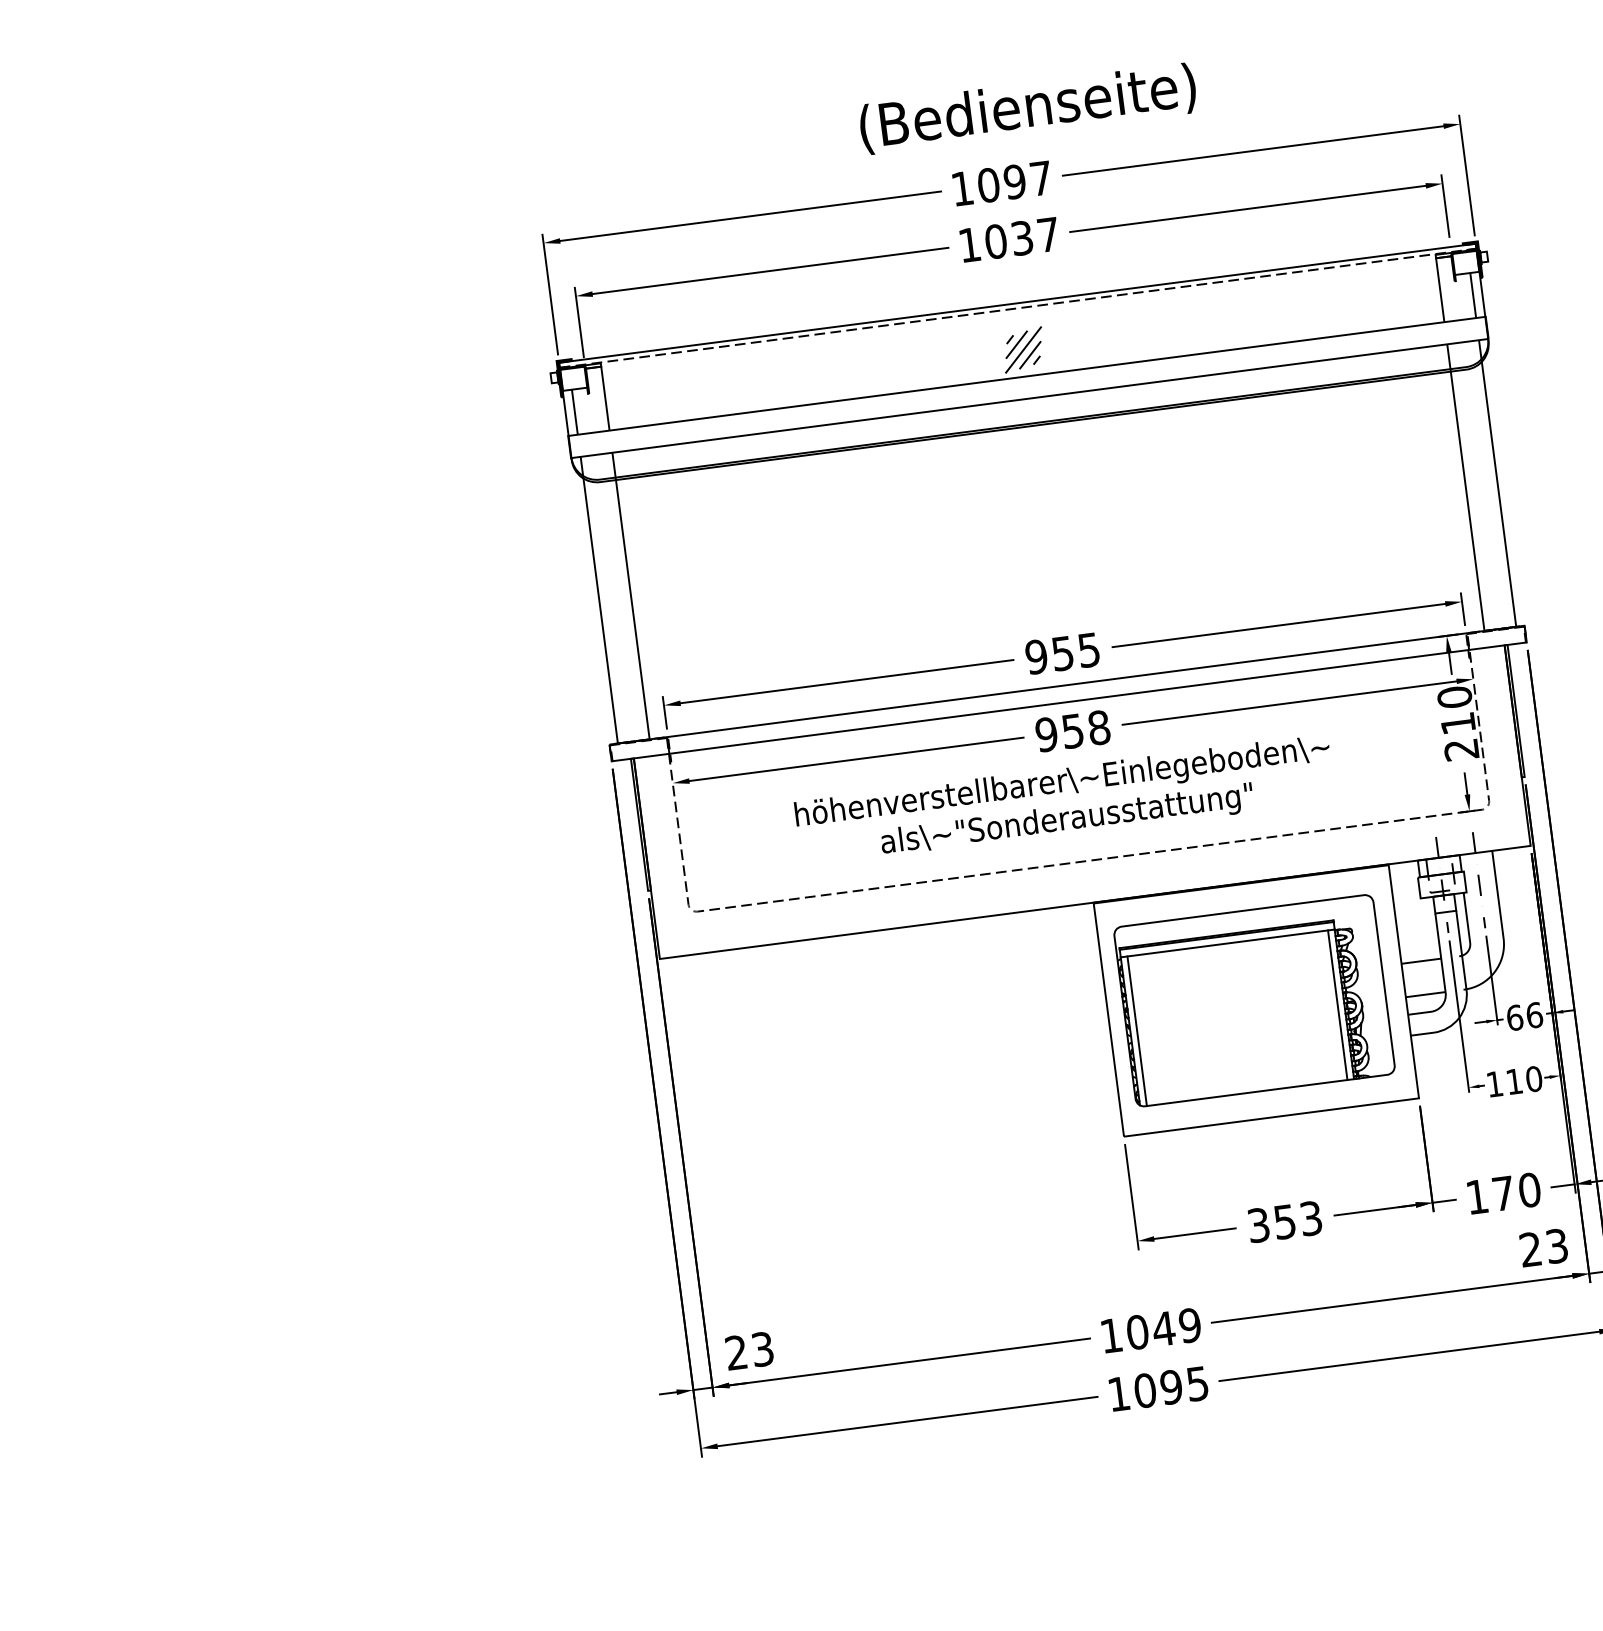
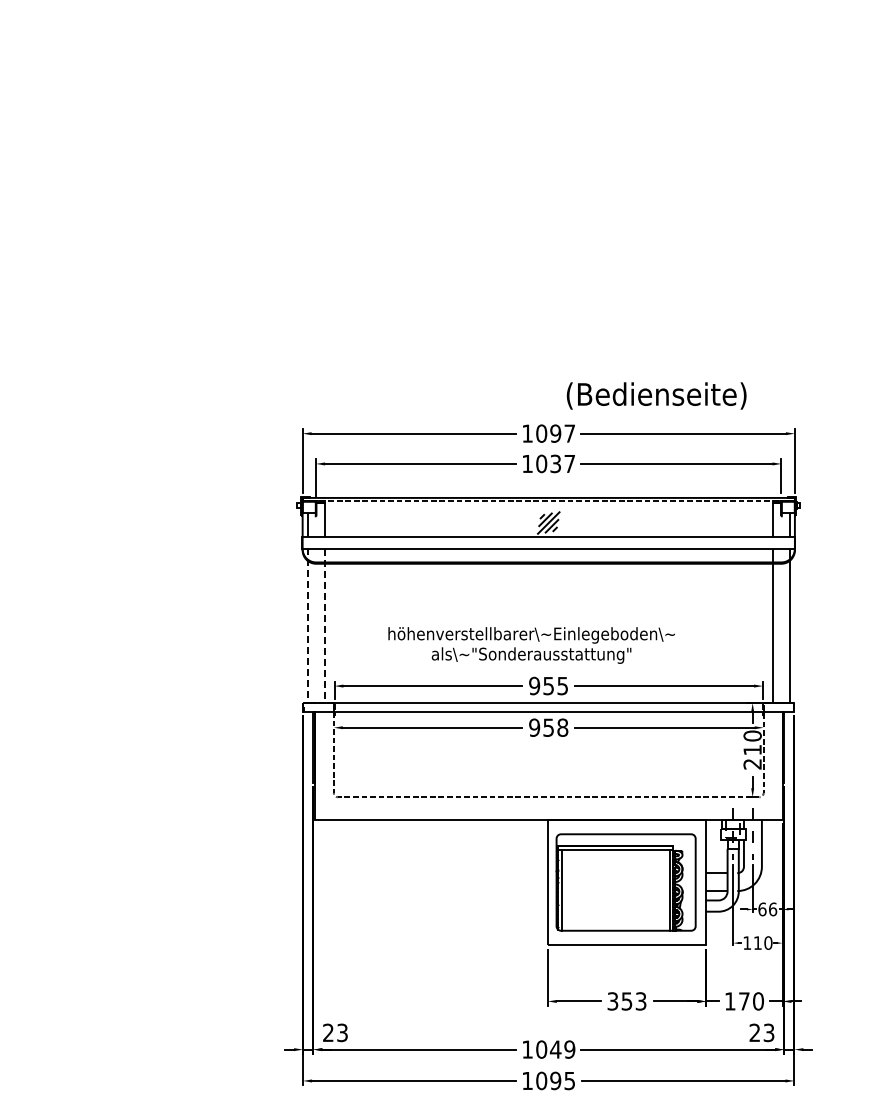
text: (1027, 107) -> (656, 395), moved
line: (634, 742) -> (316, 703), solid -> dashed
text: (1064, 801) -> (531, 645), moved

